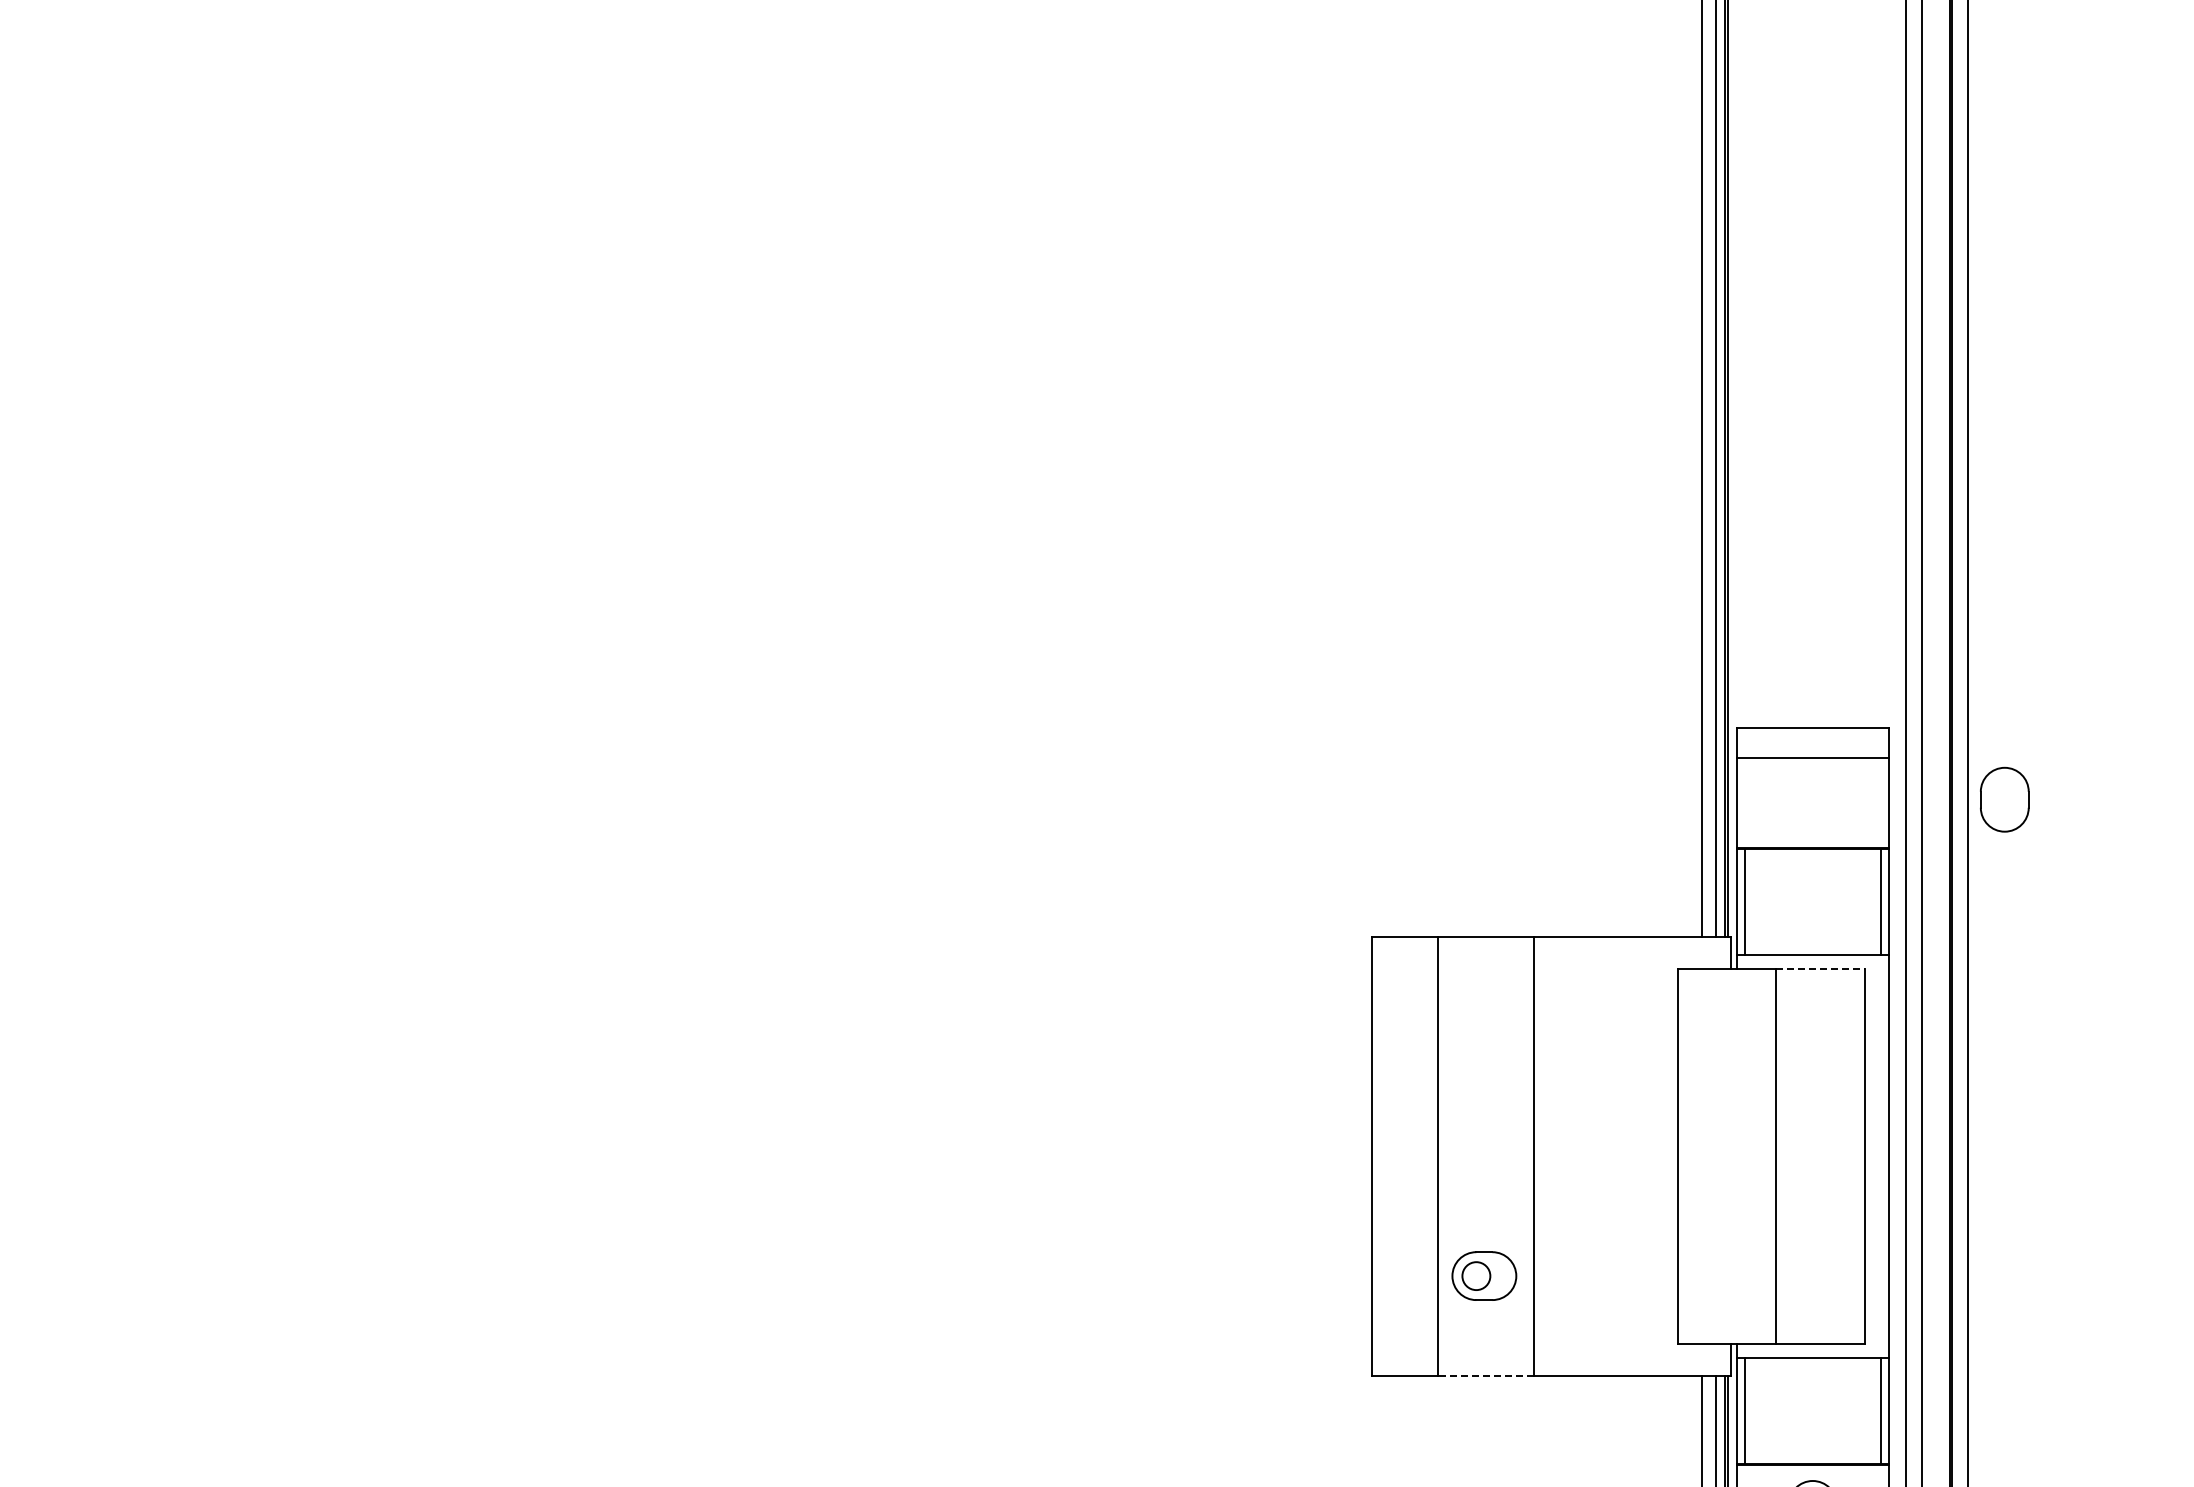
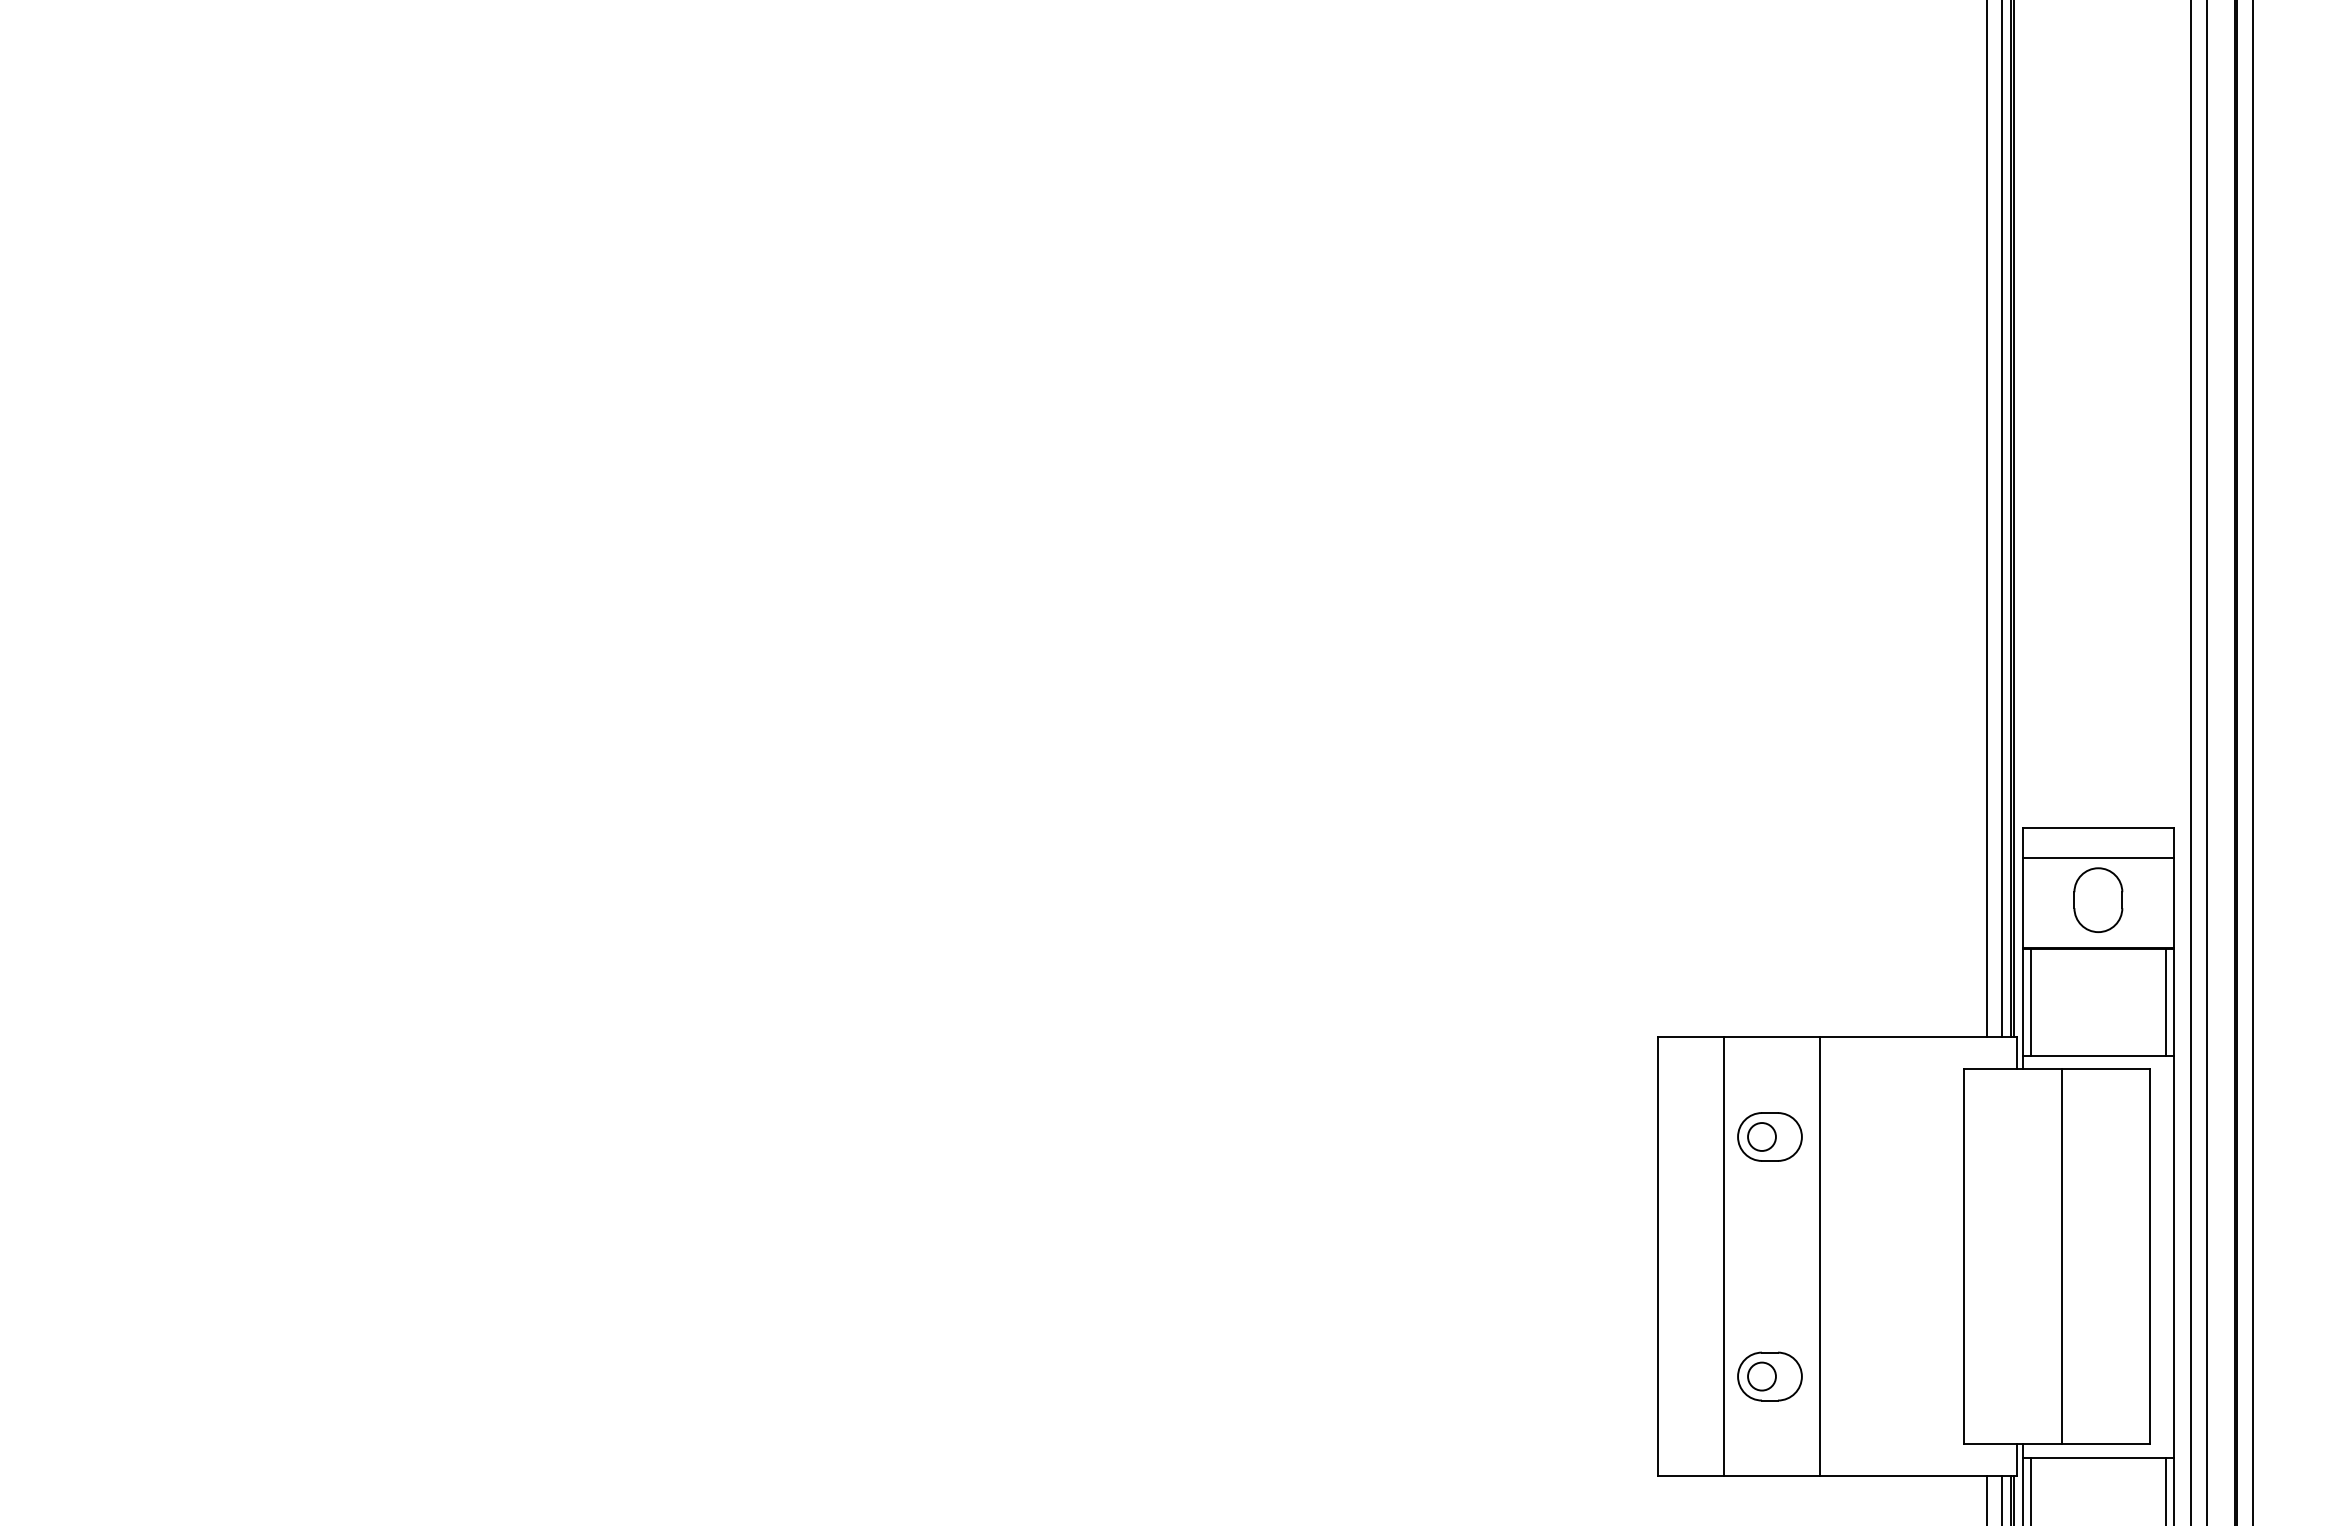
part: (2004, 799) -> (2098, 899), moved
line: (1820, 969) -> (2106, 1069), dashed -> solid
part: (1483, 1036) -> (1769, 1136), added
line: (1485, 1376) -> (1771, 1476), dashed -> solid

